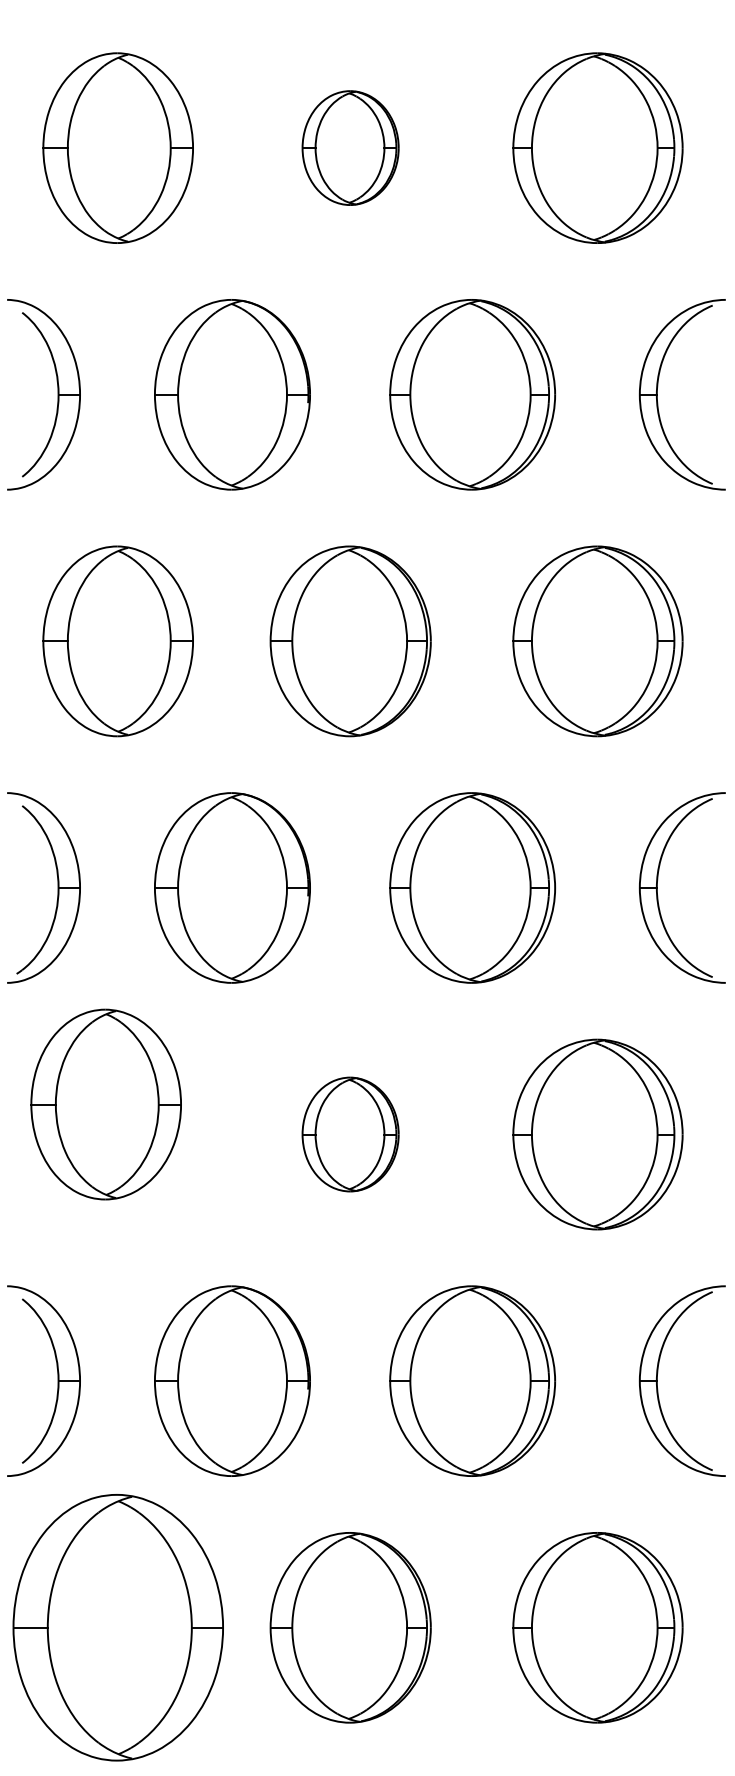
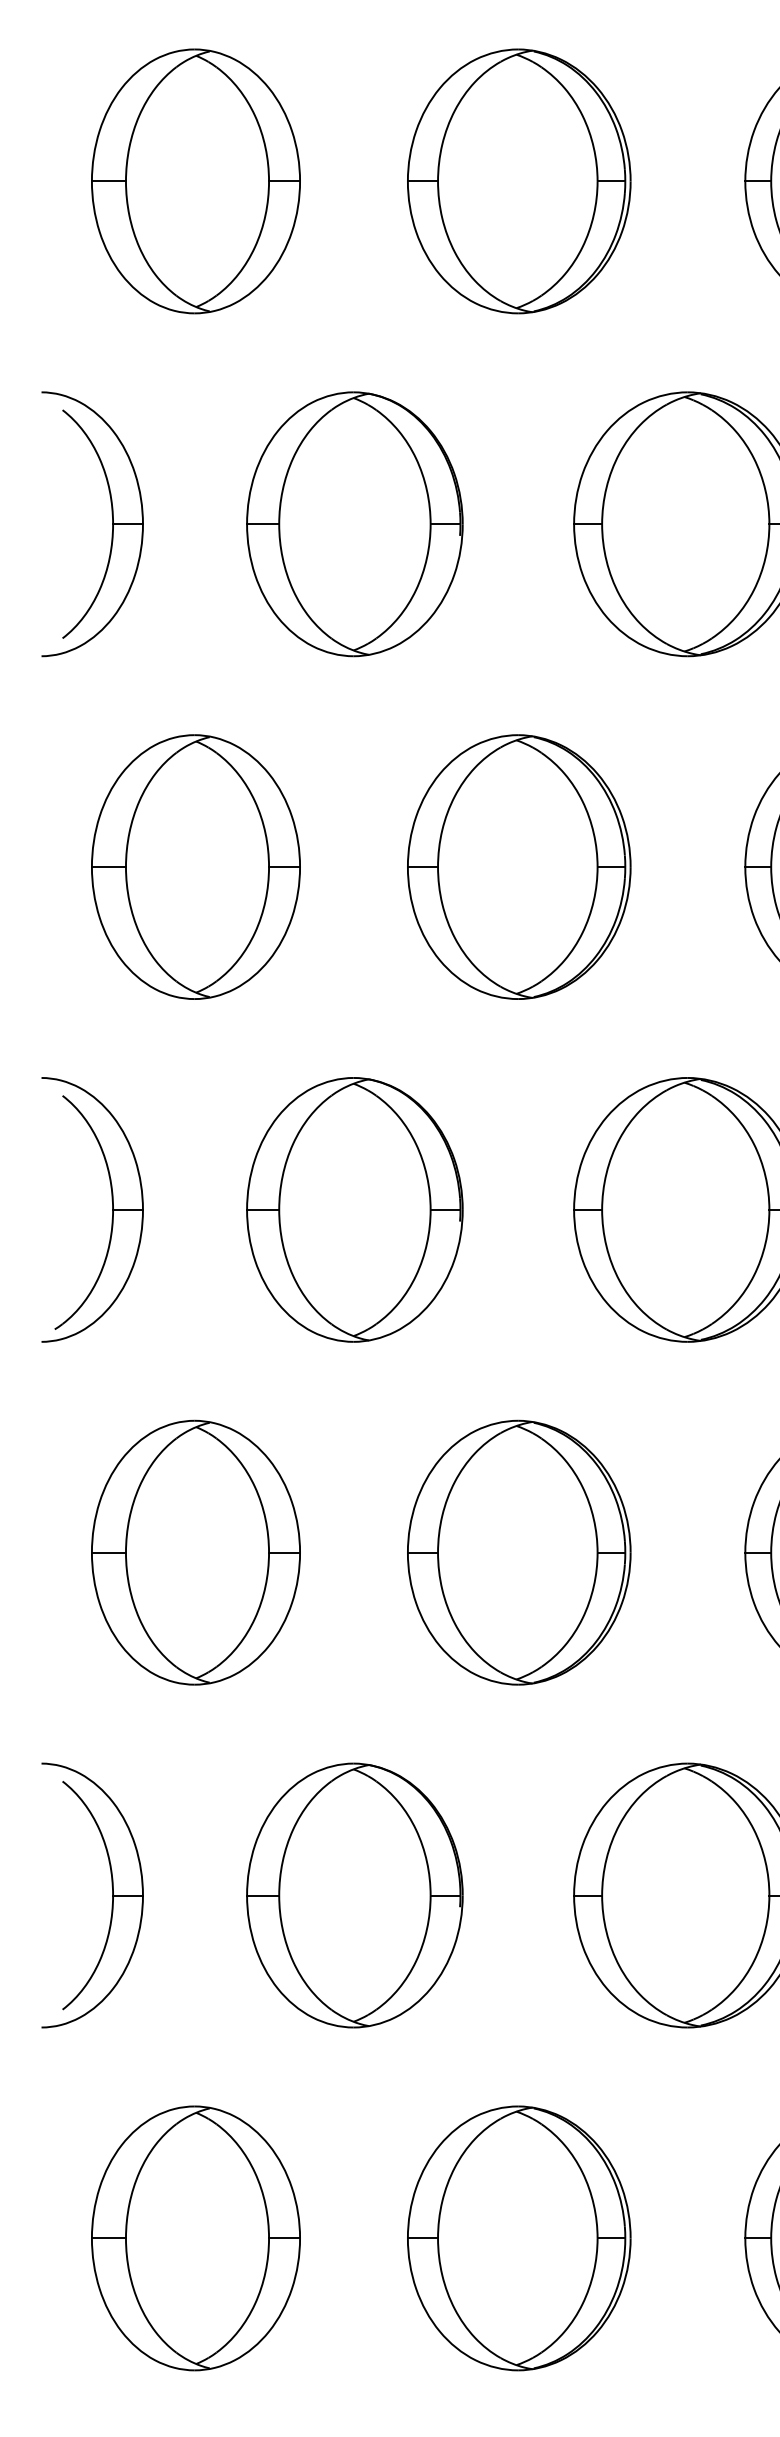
part: (350, 147) -> (518, 180), size x1.67
part: (105, 1104) -> (195, 1552), moved
part: (350, 1134) -> (518, 1552), size x1.67
part: (117, 1627) -> (195, 2237), size x0.71

